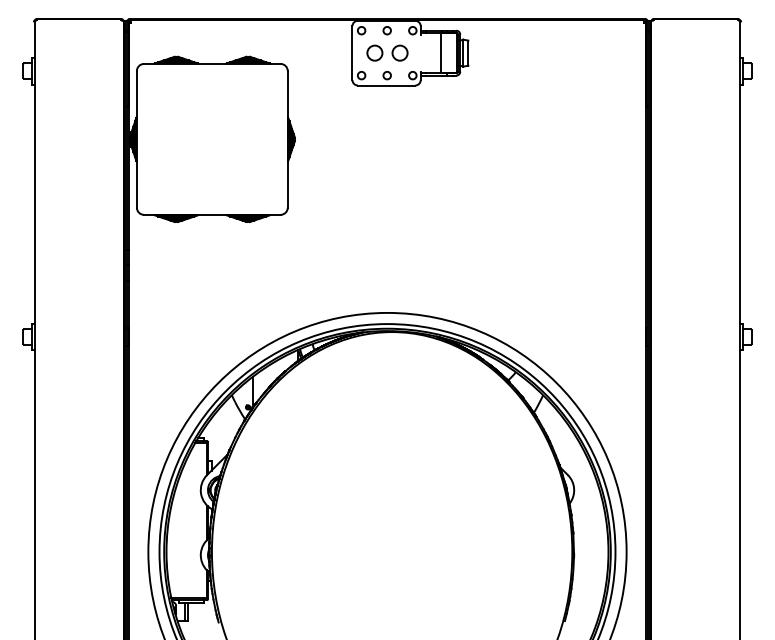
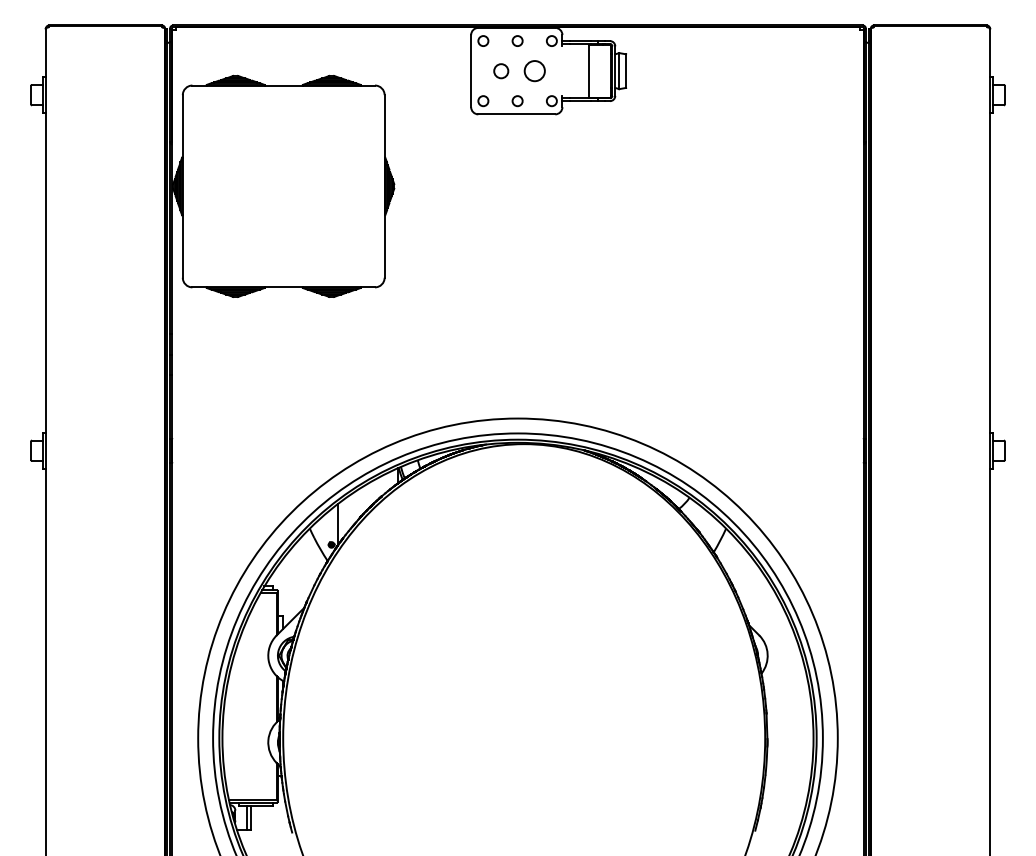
circle: (375, 53) -> (501, 71), size x0.7

